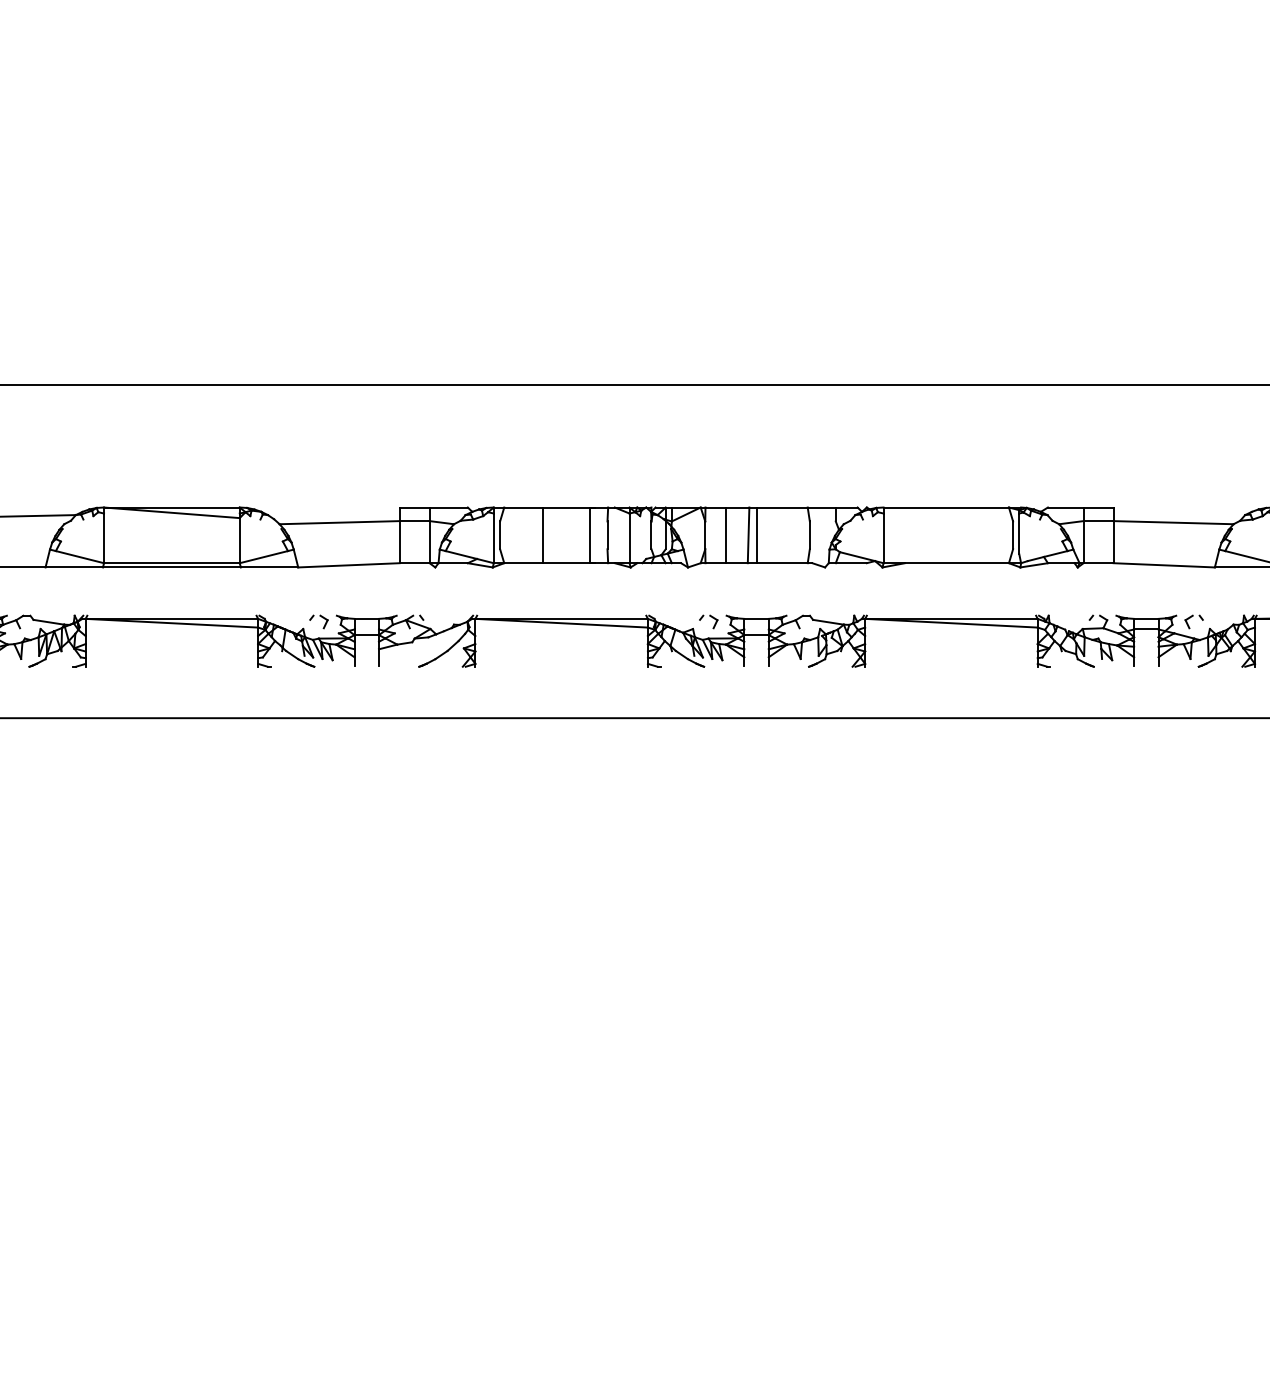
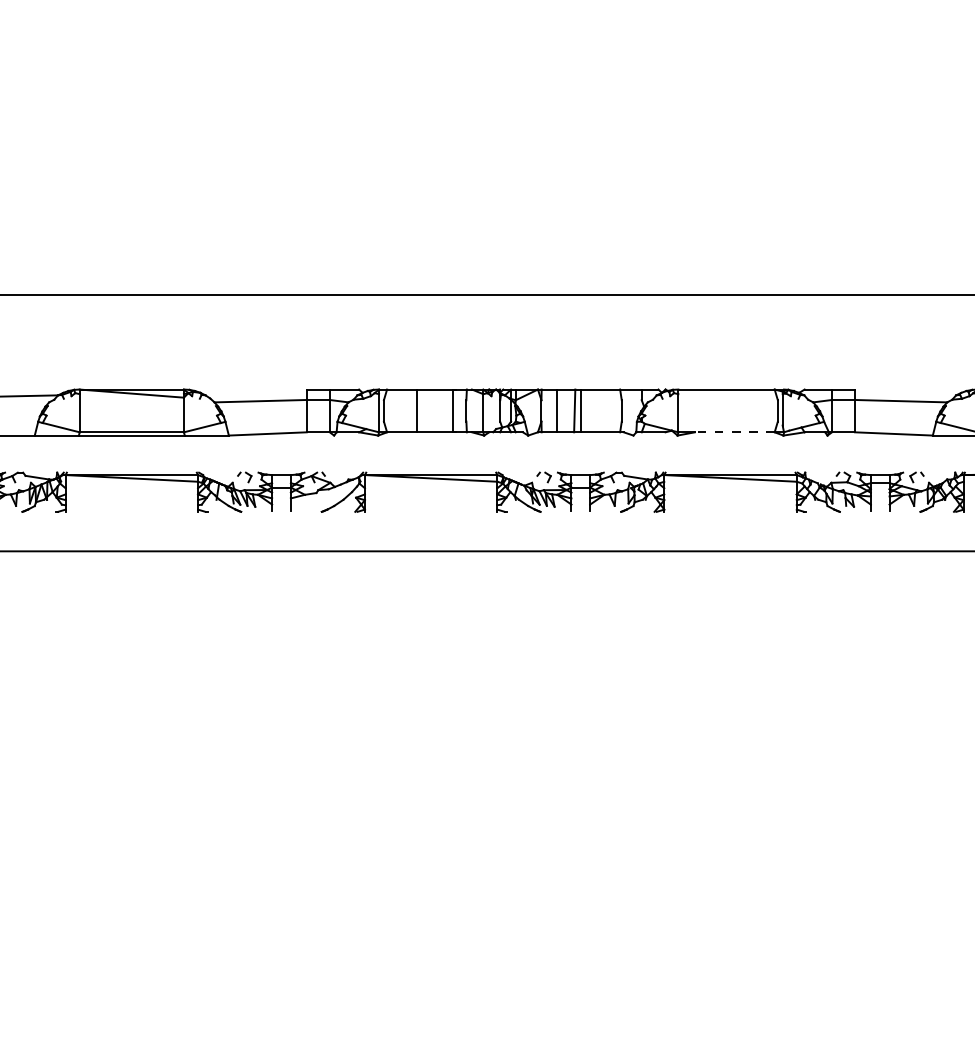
line: (957, 563) -> (735, 432), solid -> dashed

